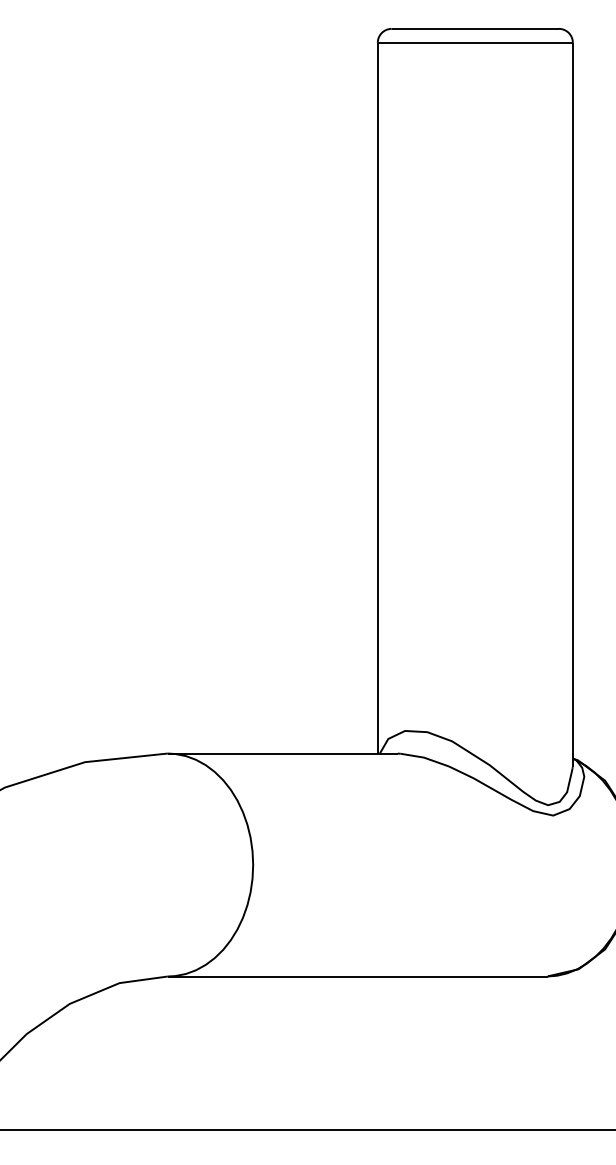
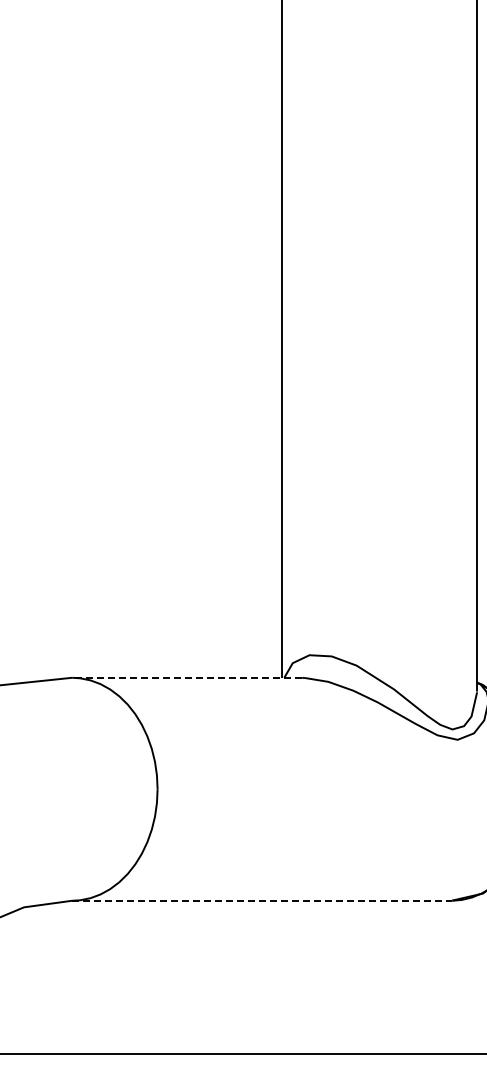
line: (282, 753) -> (186, 677), solid -> dashed
line: (357, 976) -> (261, 900), solid -> dashed

